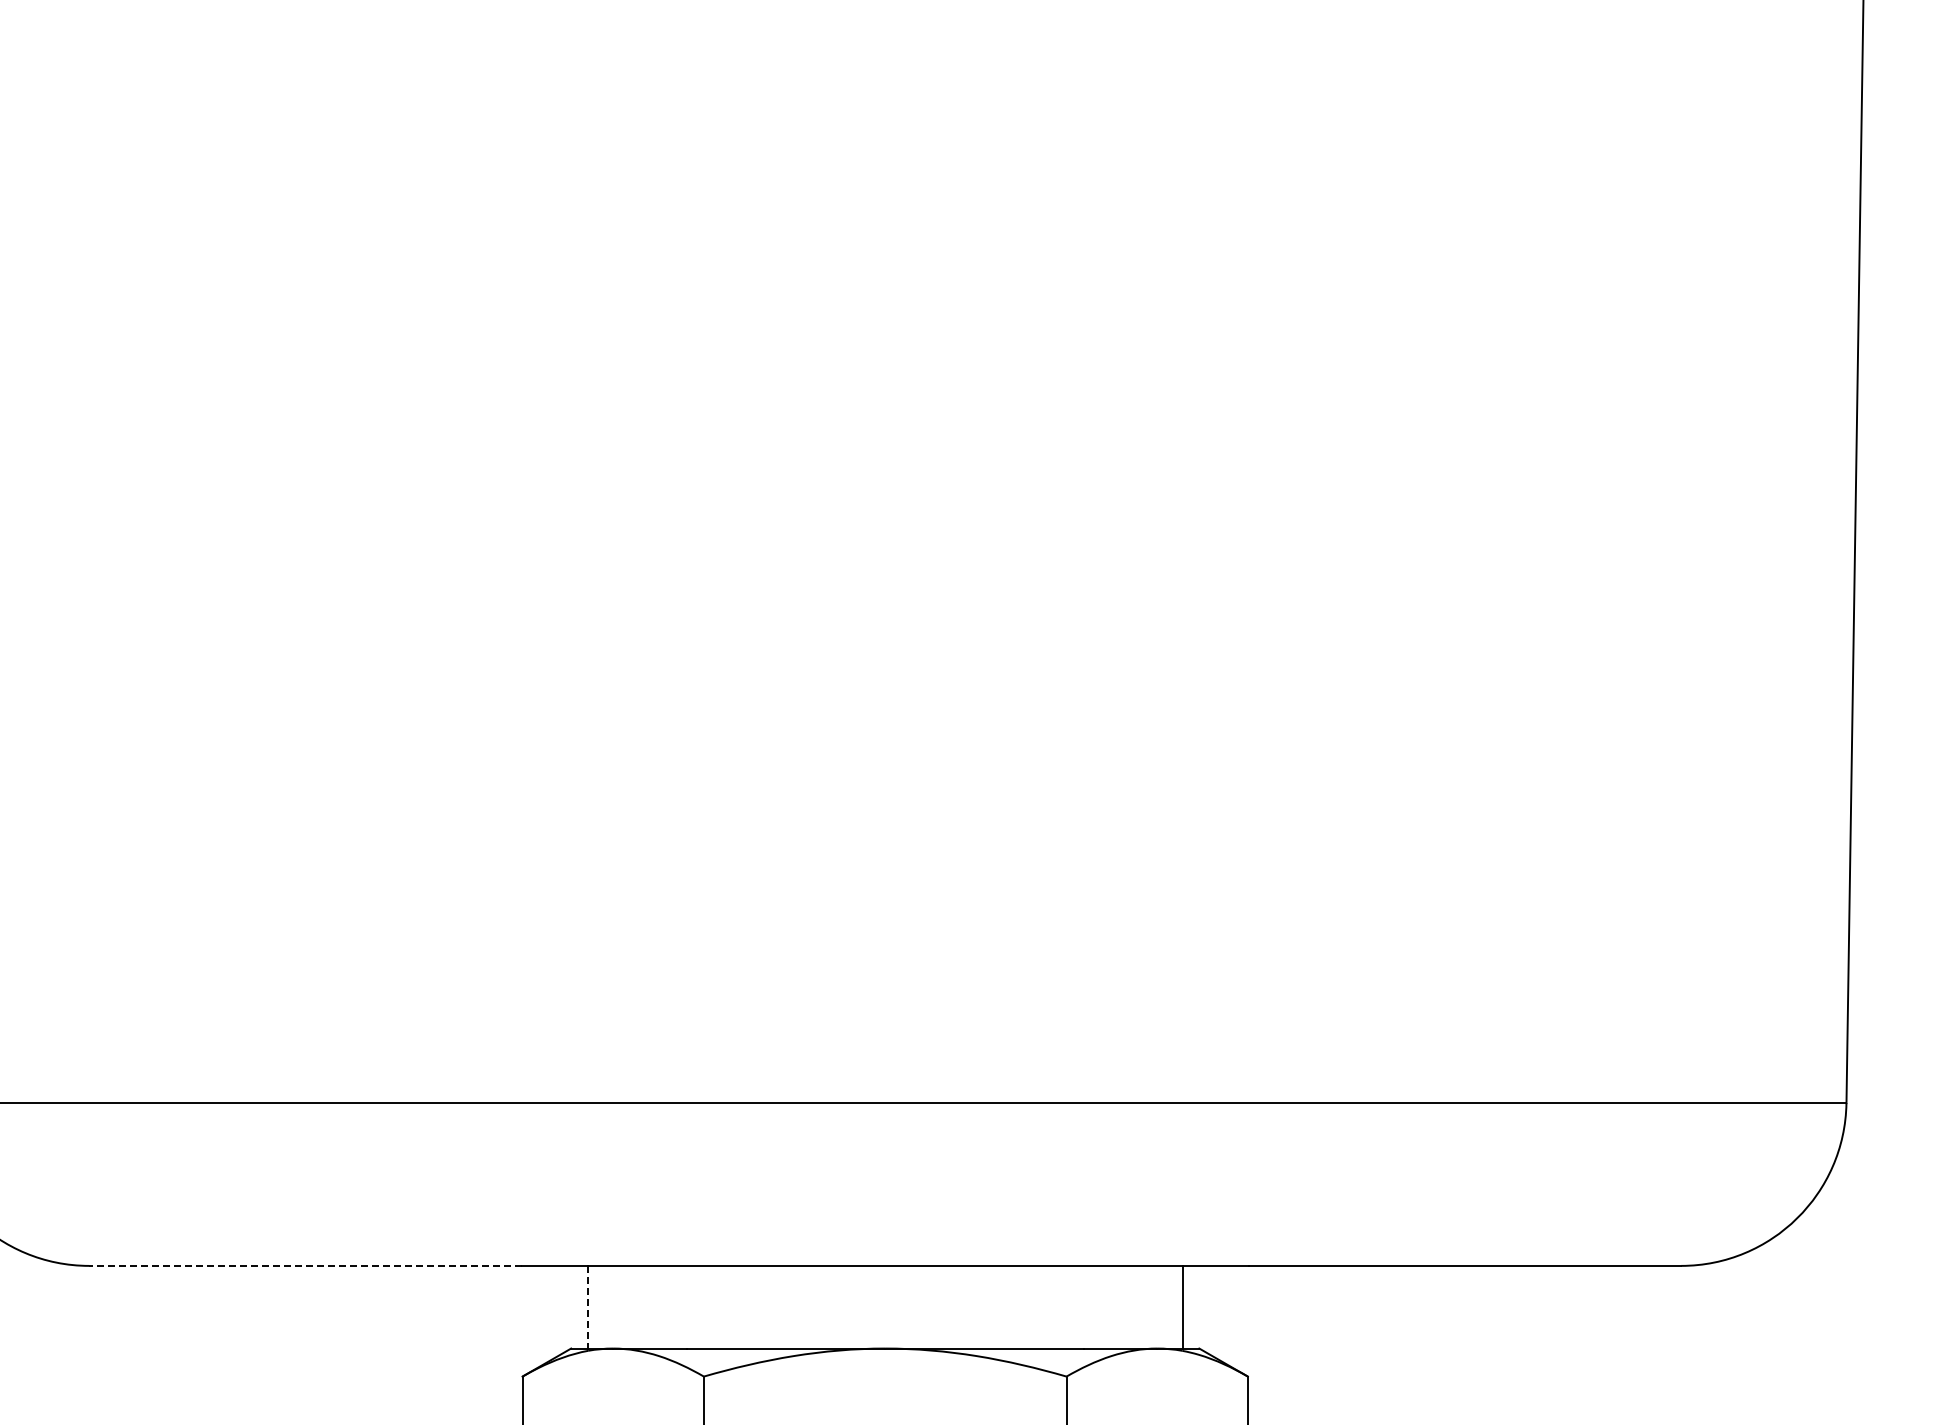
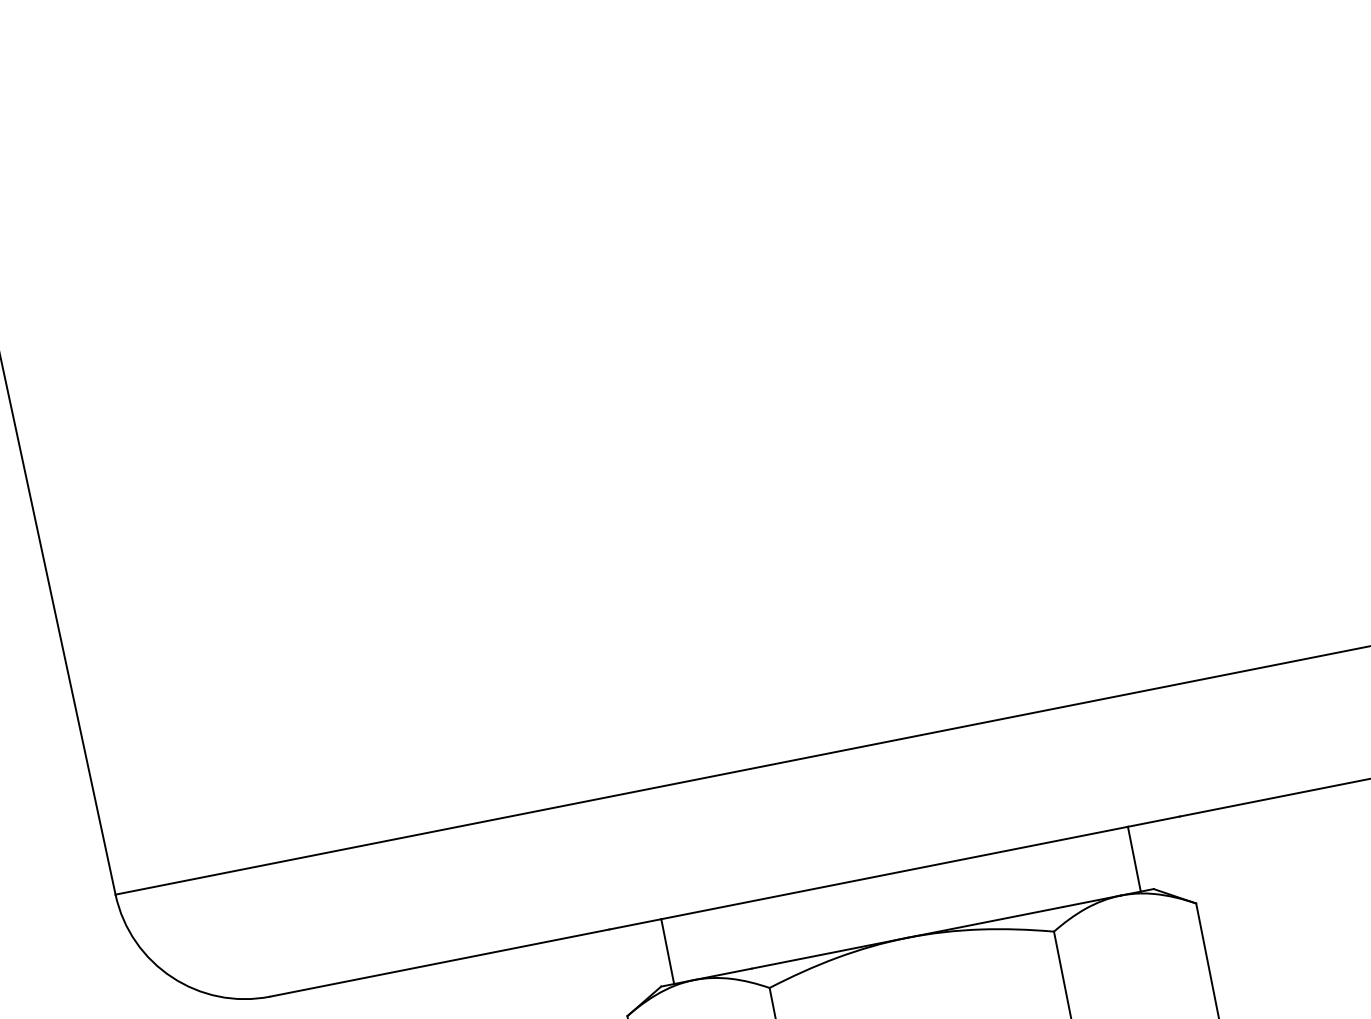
line: (304, 1265) -> (439, 962), dashed -> solid
line: (587, 1307) -> (667, 951), dashed -> solid

